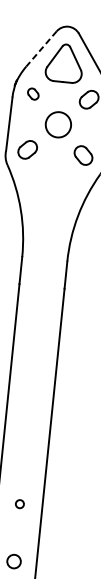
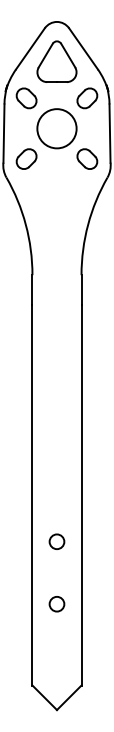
line: (41, 49) -> (30, 49), dashed -> solid
part: (33, 94) -> (26, 98), size x1.67
circle: (58, 124) -> (56, 128), size x1.43
circle: (19, 503) -> (56, 541), size x1.67

